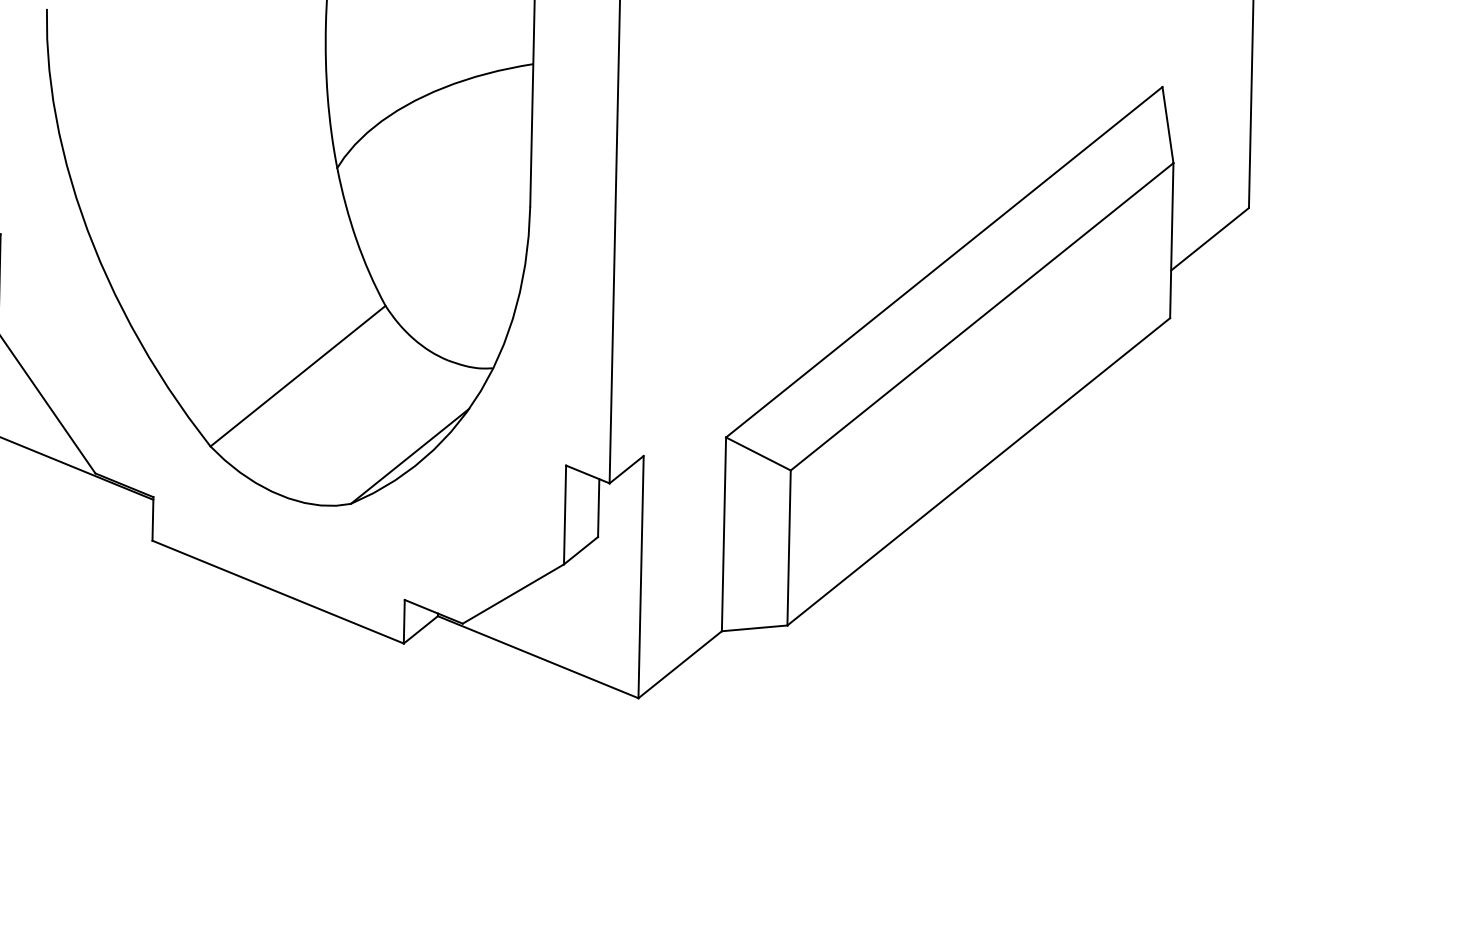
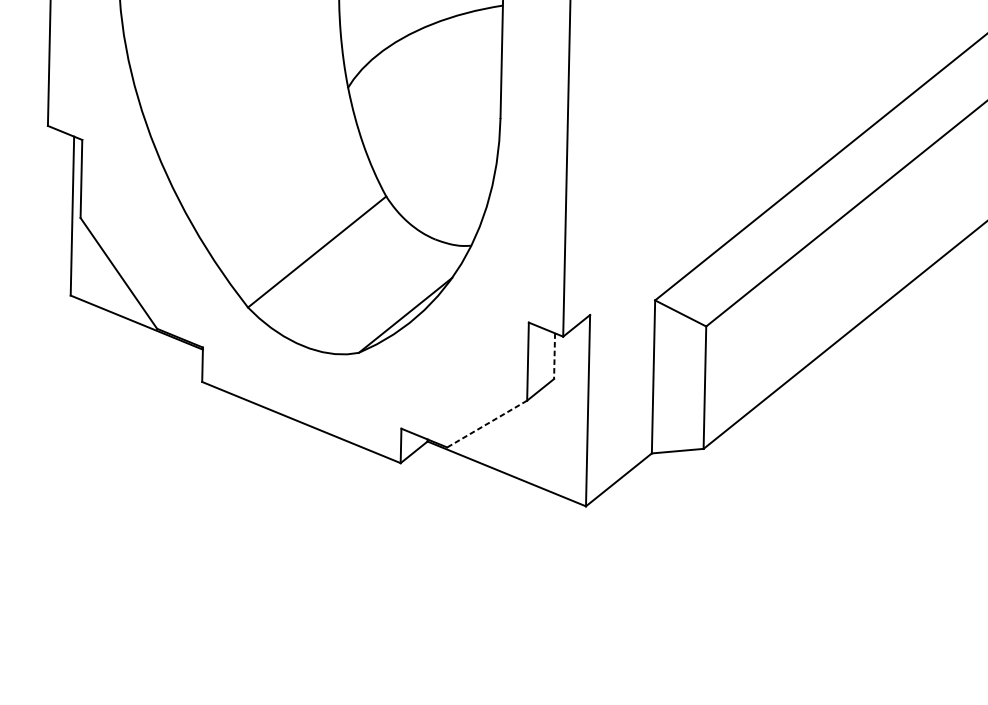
line: (598, 508) -> (554, 356), solid -> dashed
line: (513, 594) -> (487, 424), solid -> dashed

